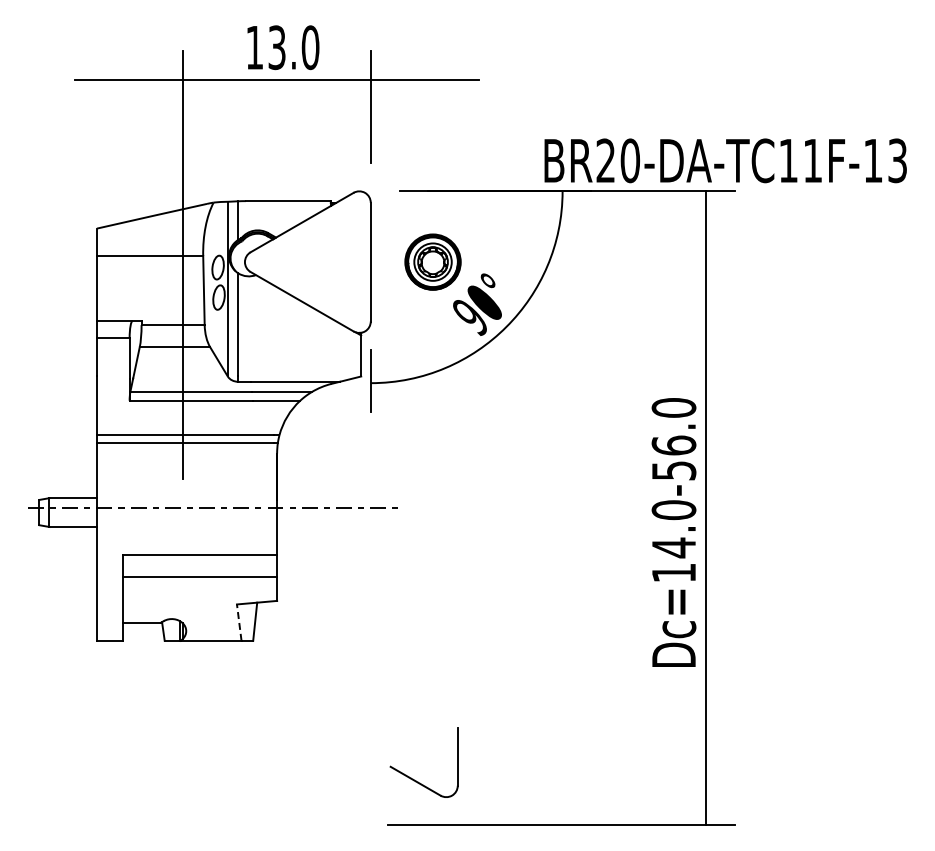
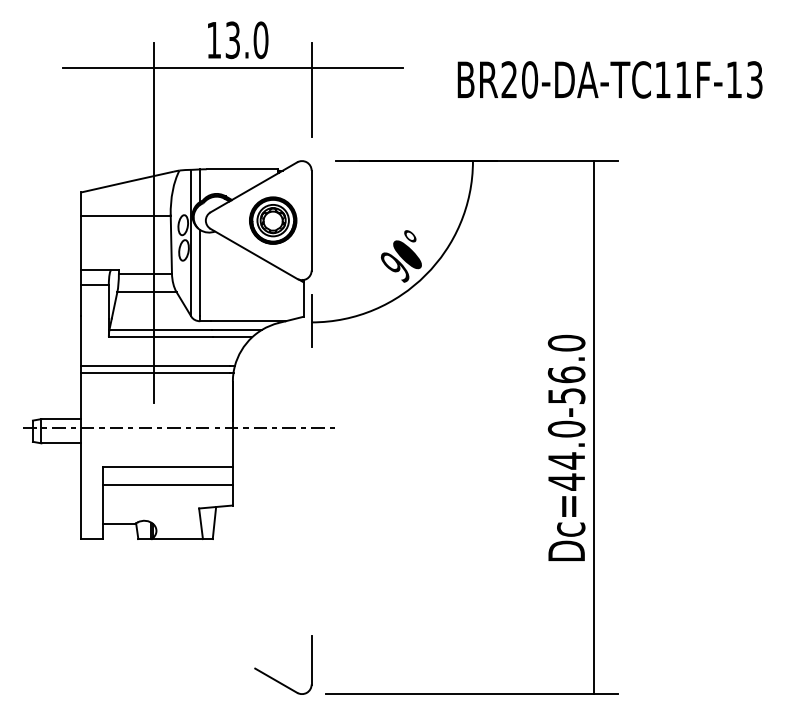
text: (725, 160) -> (609, 79), moved
part: (432, 261) -> (272, 220), moved
text: (673, 572) -> (566, 481), Dc=14.0-56.0 -> Dc=44.0-56.0
line: (239, 622) -> (201, 523), dashed -> solid
part: (413, 778) -> (274, 678), moved

